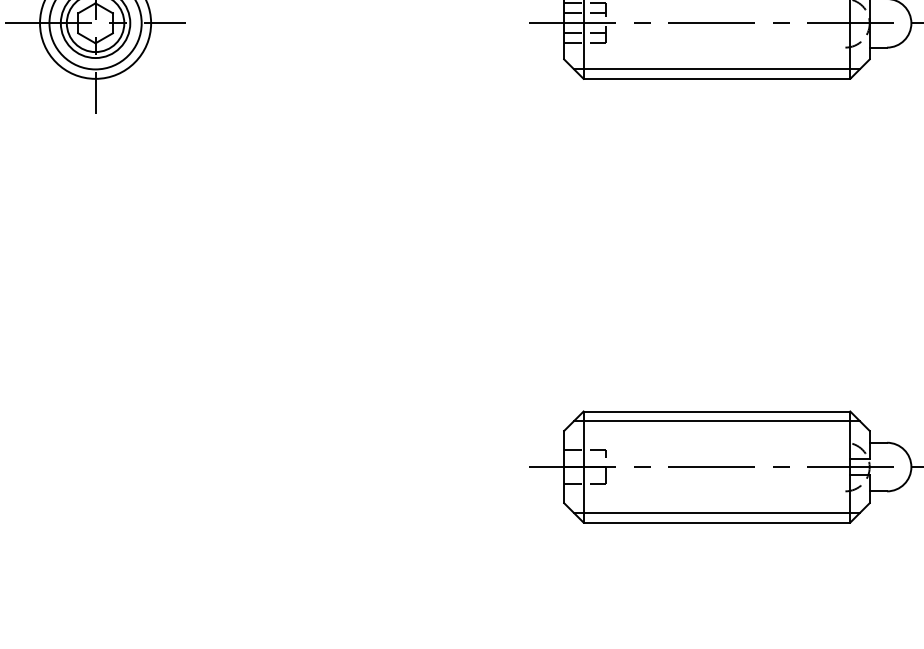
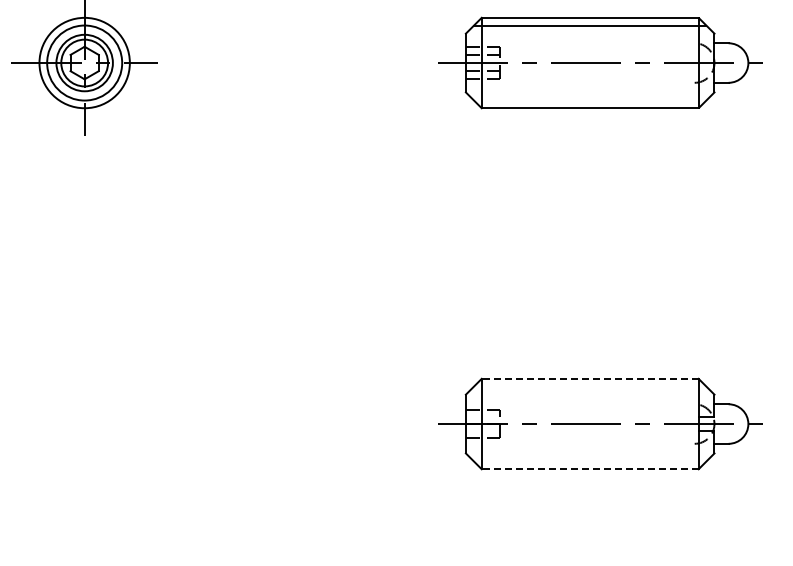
line: (717, 69) -> (590, 100), removed
line: (716, 411) -> (589, 378), solid -> dashed
line: (717, 420) -> (590, 386), removed
line: (717, 513) -> (590, 461), removed
line: (716, 522) -> (589, 469), solid -> dashed

